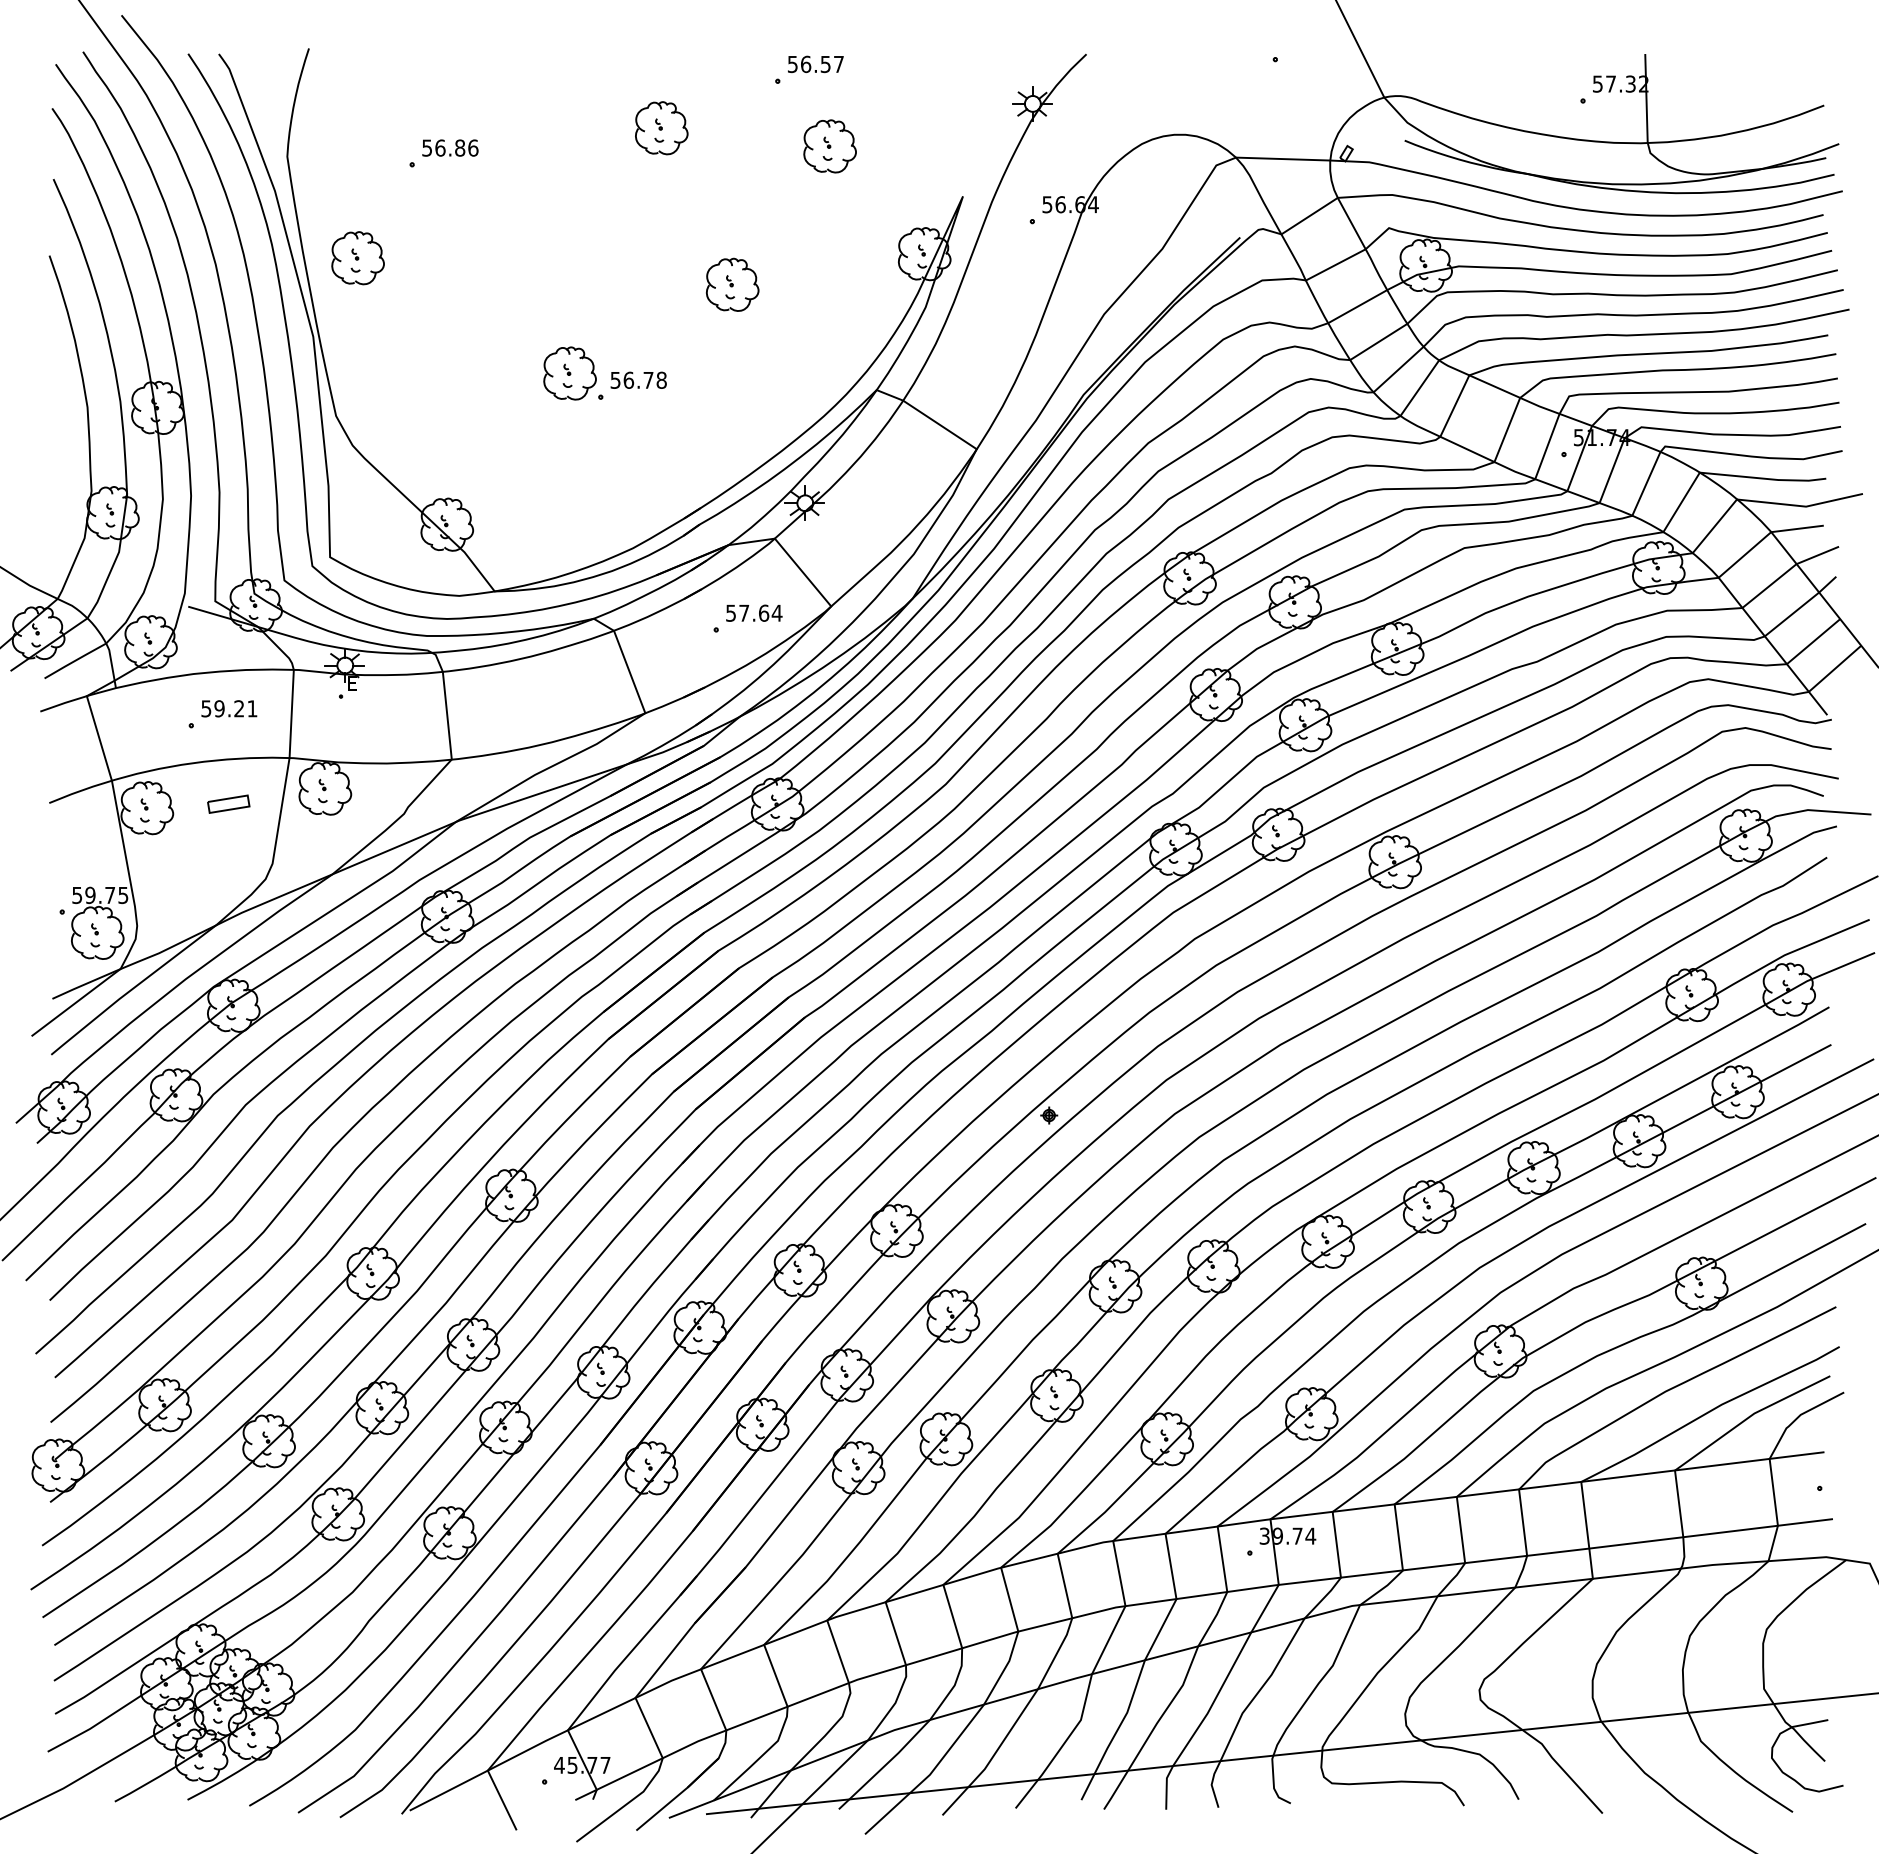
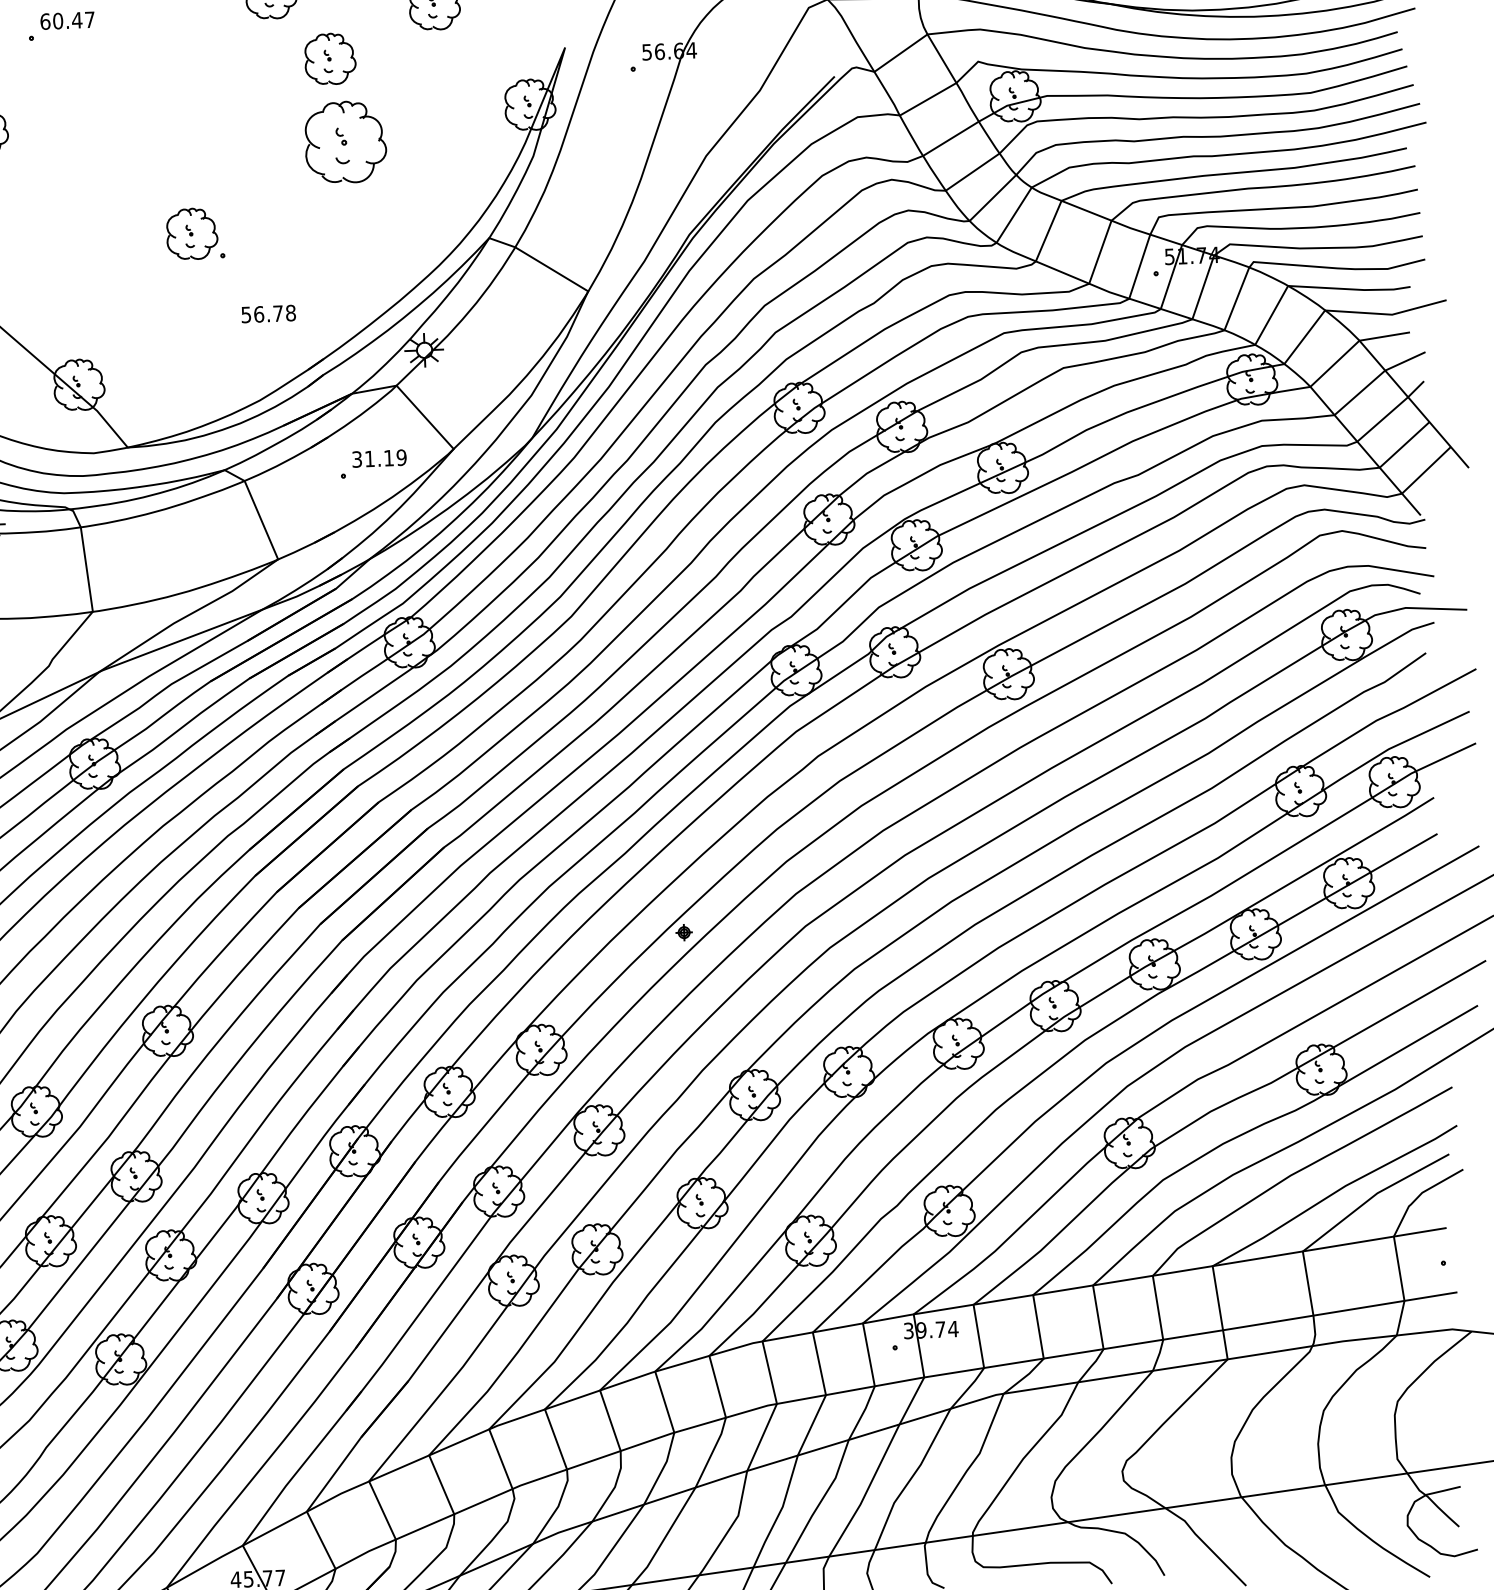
text: (450, 147) -> (67, 20), 56.86 -> 60.47
part: (719, 198) -> (329, 59), added
part: (732, 284) -> (345, 141), size x1.6
text: (638, 379) -> (268, 313), moved
text: (754, 612) -> (379, 457), 57.64 -> 31.19

